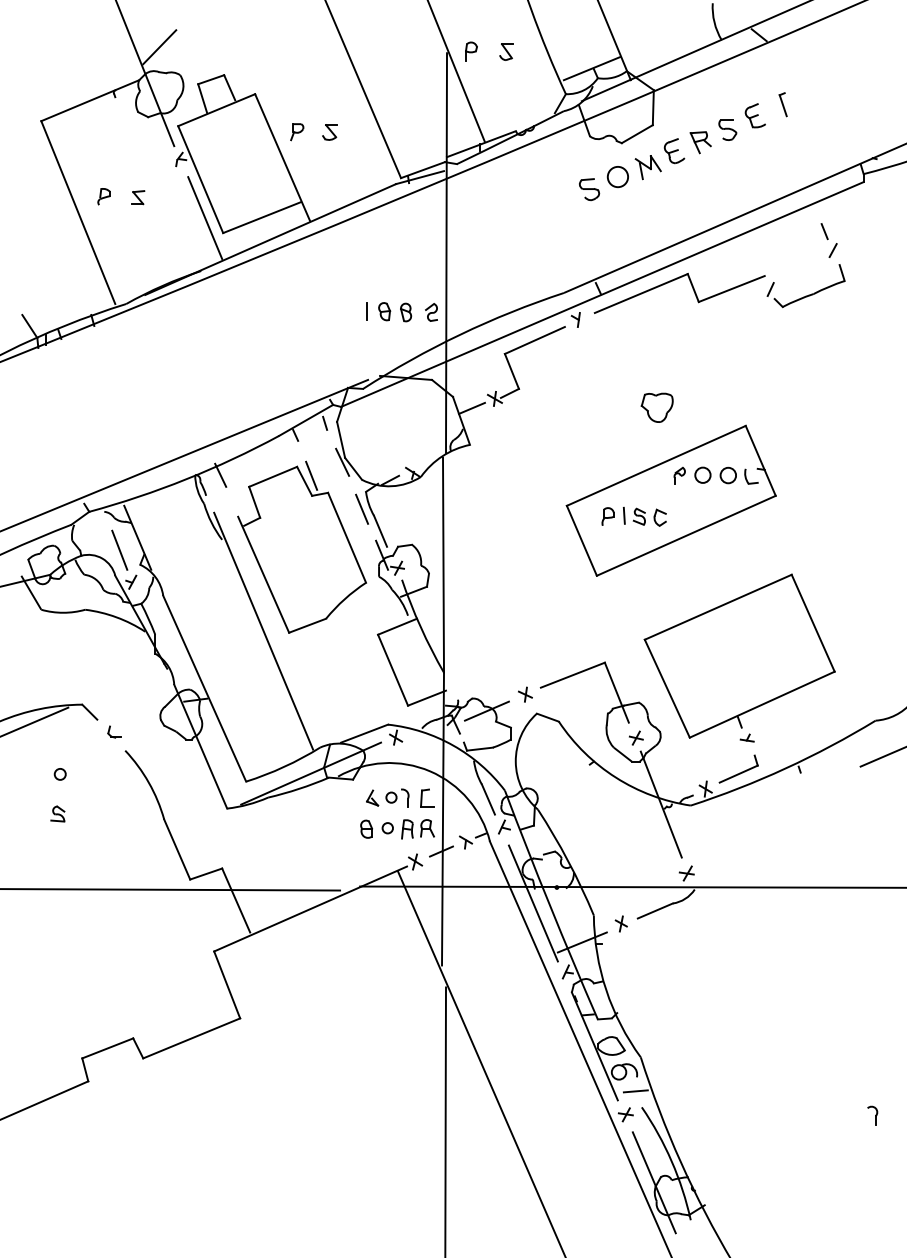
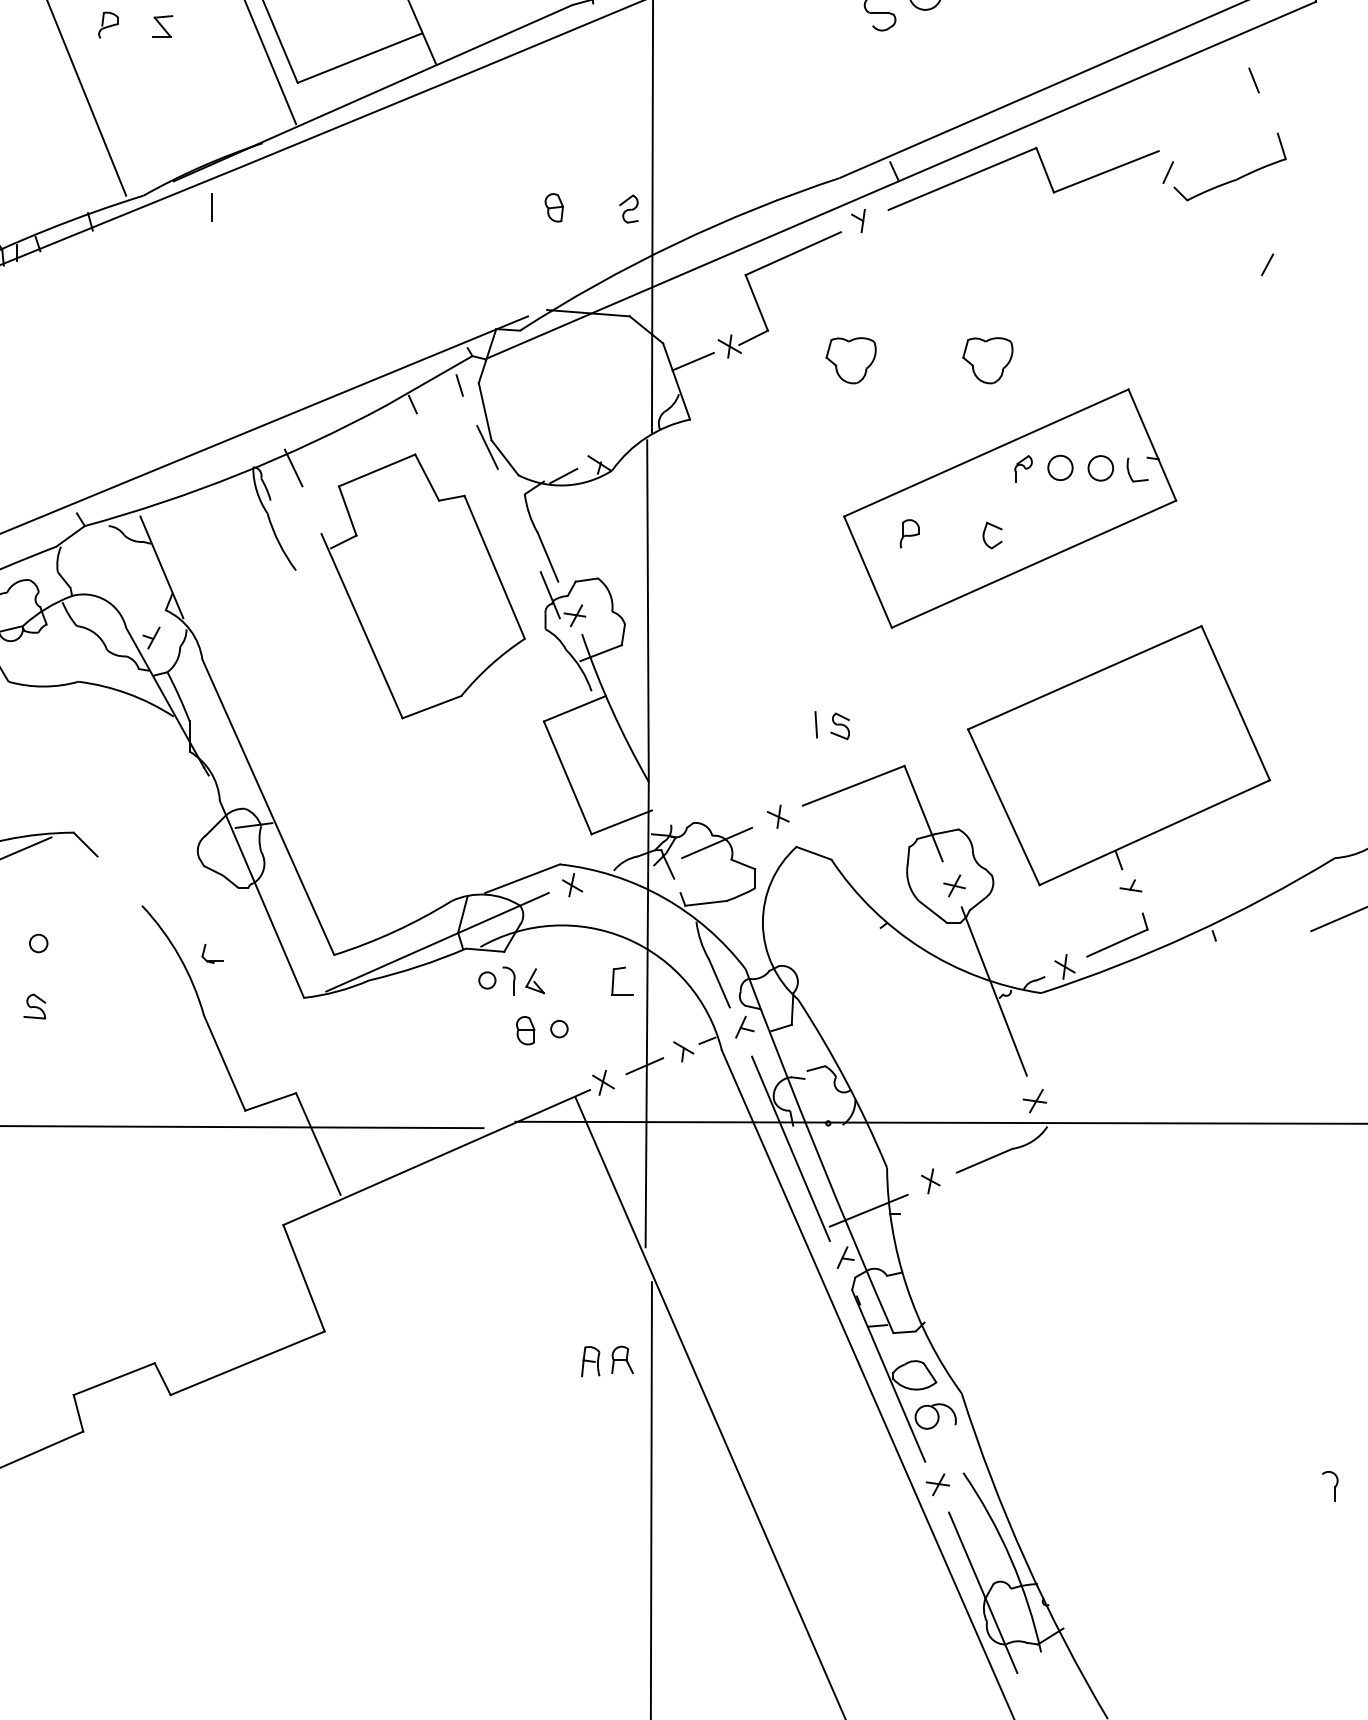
line: (832, 250) -> (1266, 264), moved
line: (366, 311) -> (210, 207), moved
part: (406, 312) -> (589, 209), removed
part: (570, 407) -> (849, 360), added
line: (311, 475) -> (438, 468), removed
line: (362, 508) -> (519, 520), removed
part: (634, 516) -> (832, 725), moved
line: (119, 549) -> (132, 585), removed
line: (263, 630) -> (361, 714), removed
part: (114, 731) -> (212, 953), moved
part: (397, 797) -> (496, 980), moved
part: (417, 829) -> (606, 1361), moved
line: (635, 1091) -> (953, 1447), removed

